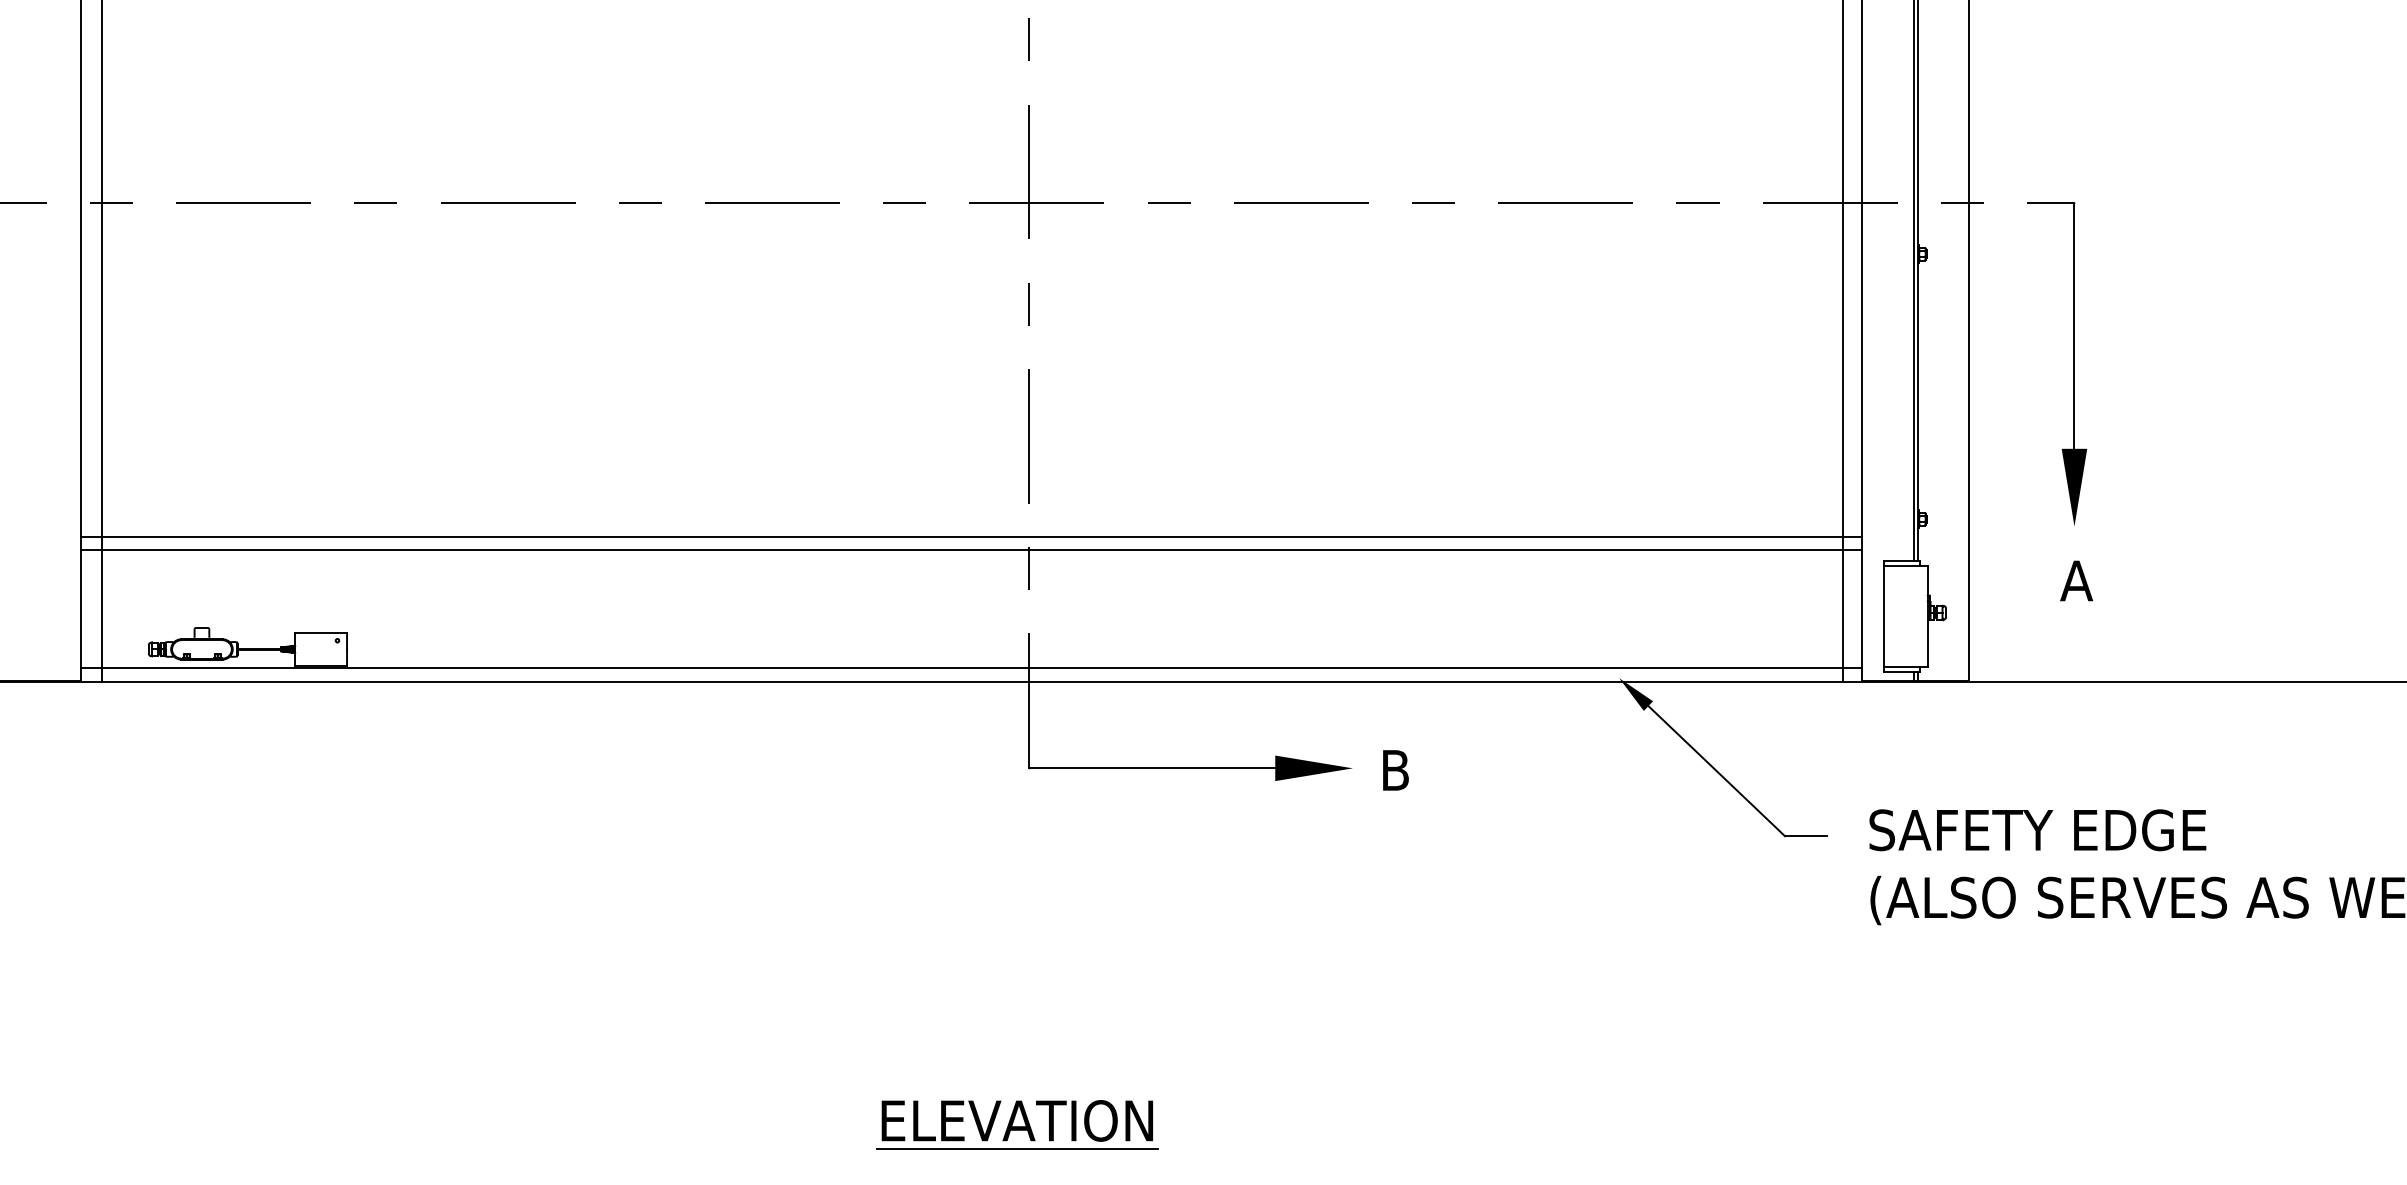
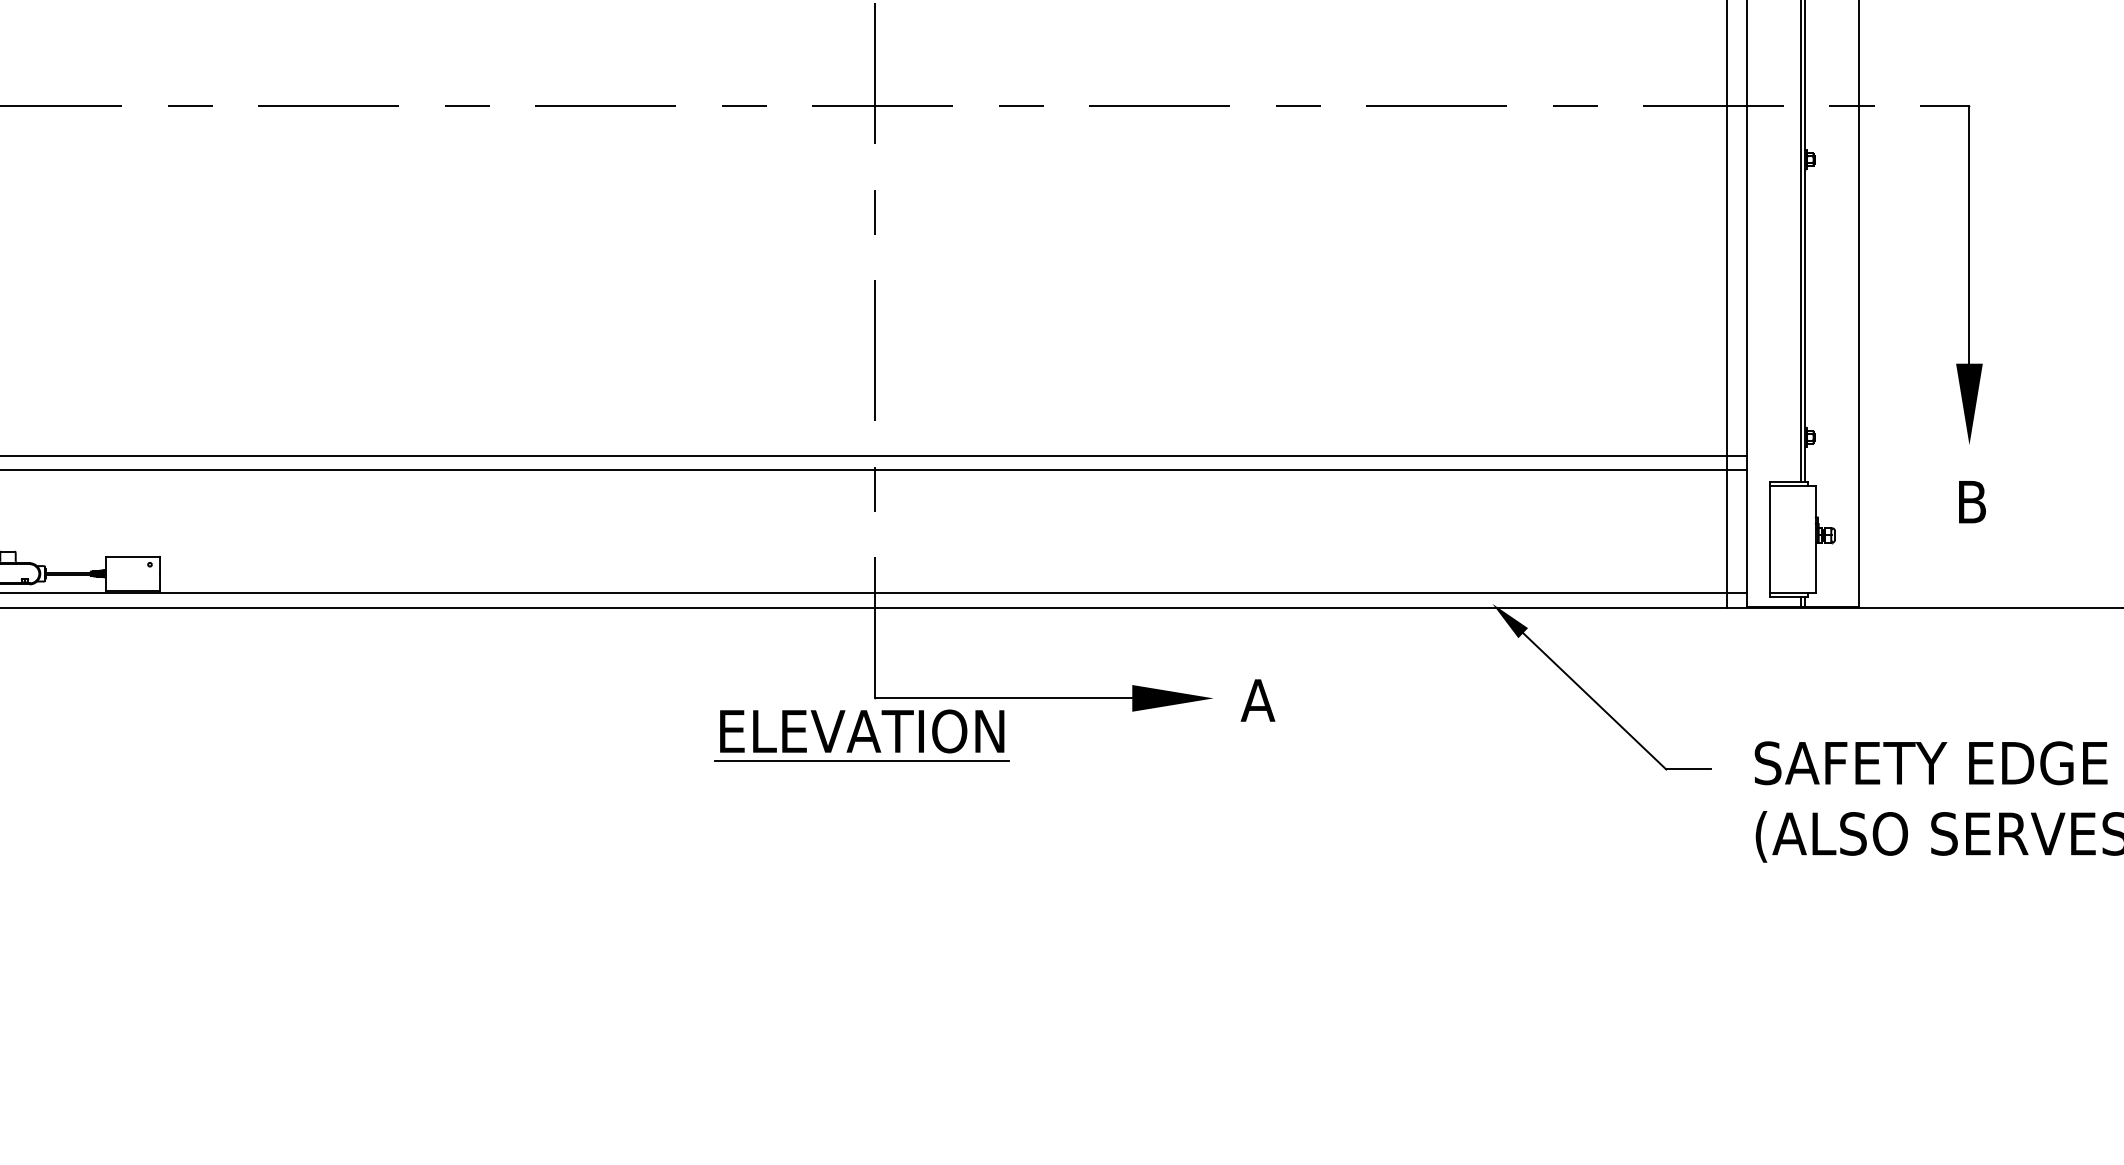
text: (2076, 580) -> (1971, 501), A -> B
text: (1394, 770) -> (1257, 700), B -> A
part: (1017, 1124) -> (862, 735), moved

